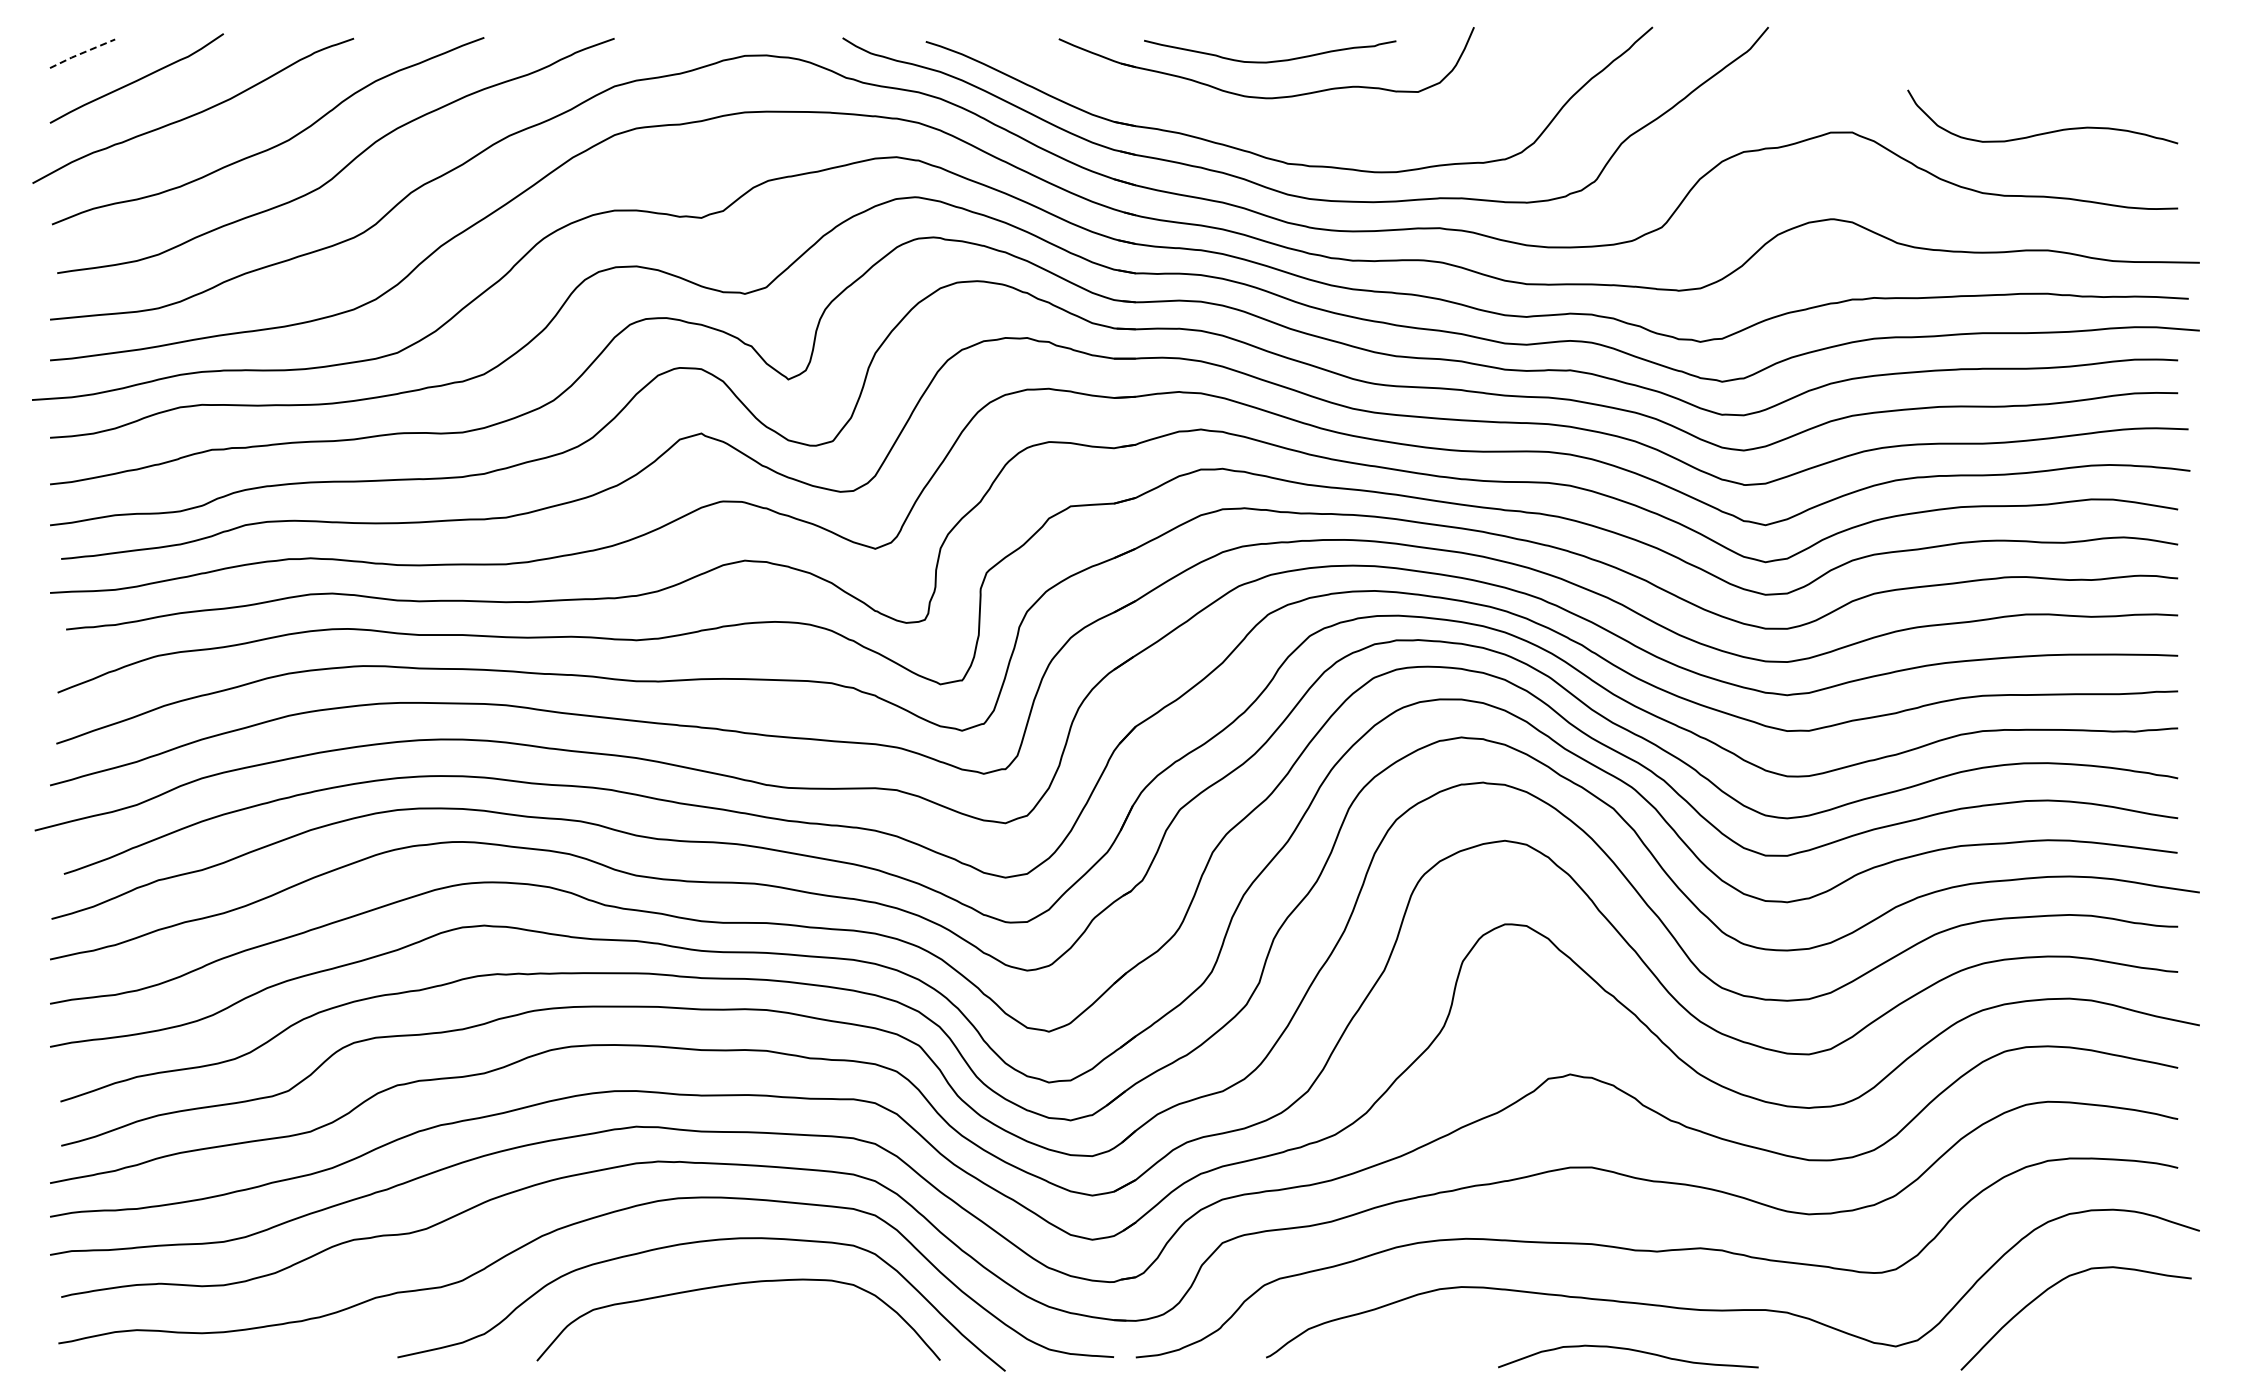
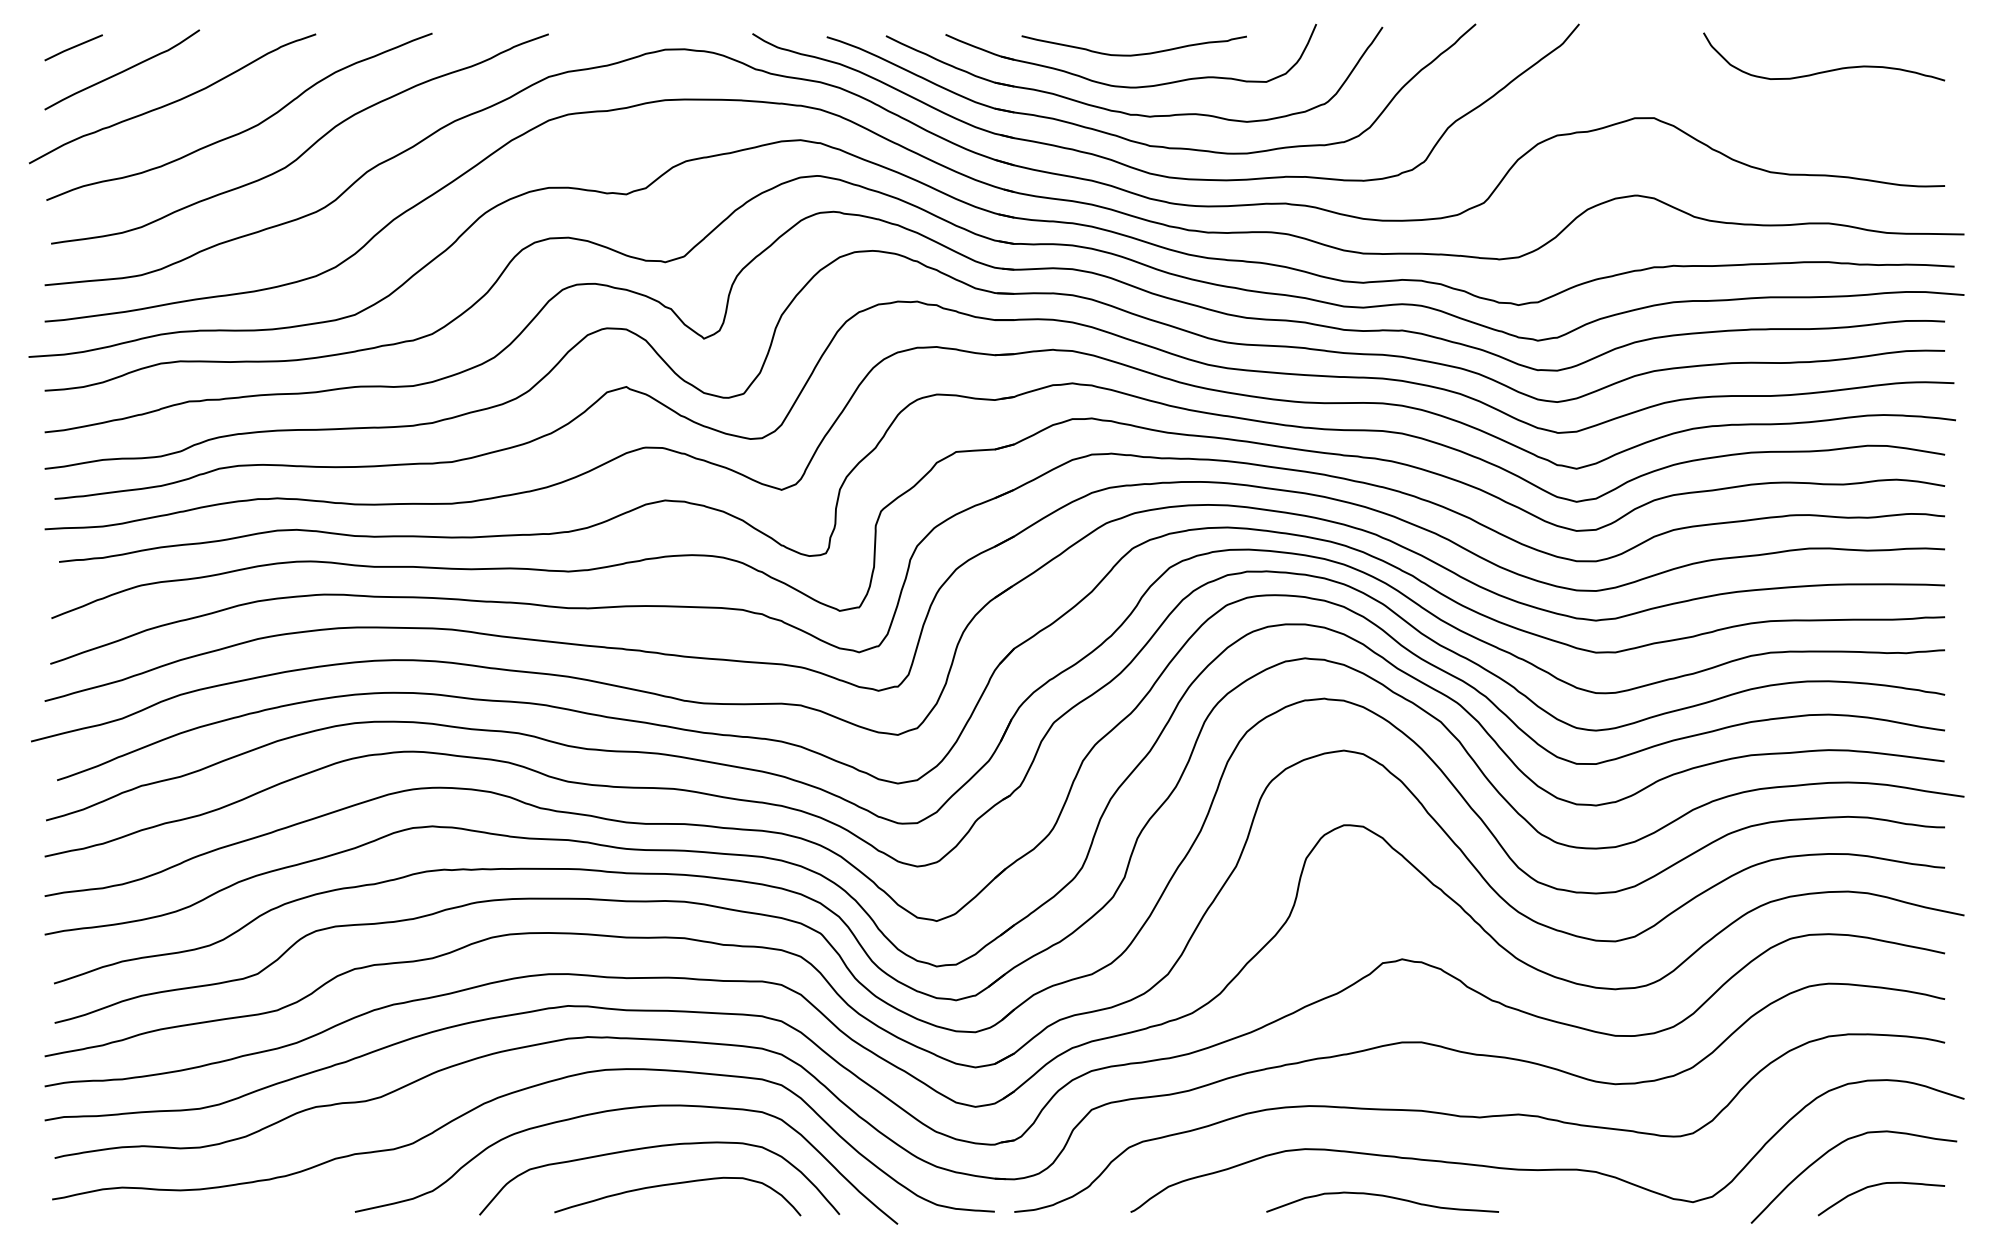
line: (81, 53) -> (72, 47), dashed -> solid
part: (1258, 125) -> (1123, 111), added
curve: (2043, 132) -> (1824, 70), moved
curve: (758, 1326) -> (677, 1184), added
curve: (2101, 1328) -> (1876, 1186), added
curve: (1628, 1350) -> (1382, 1196), moved

